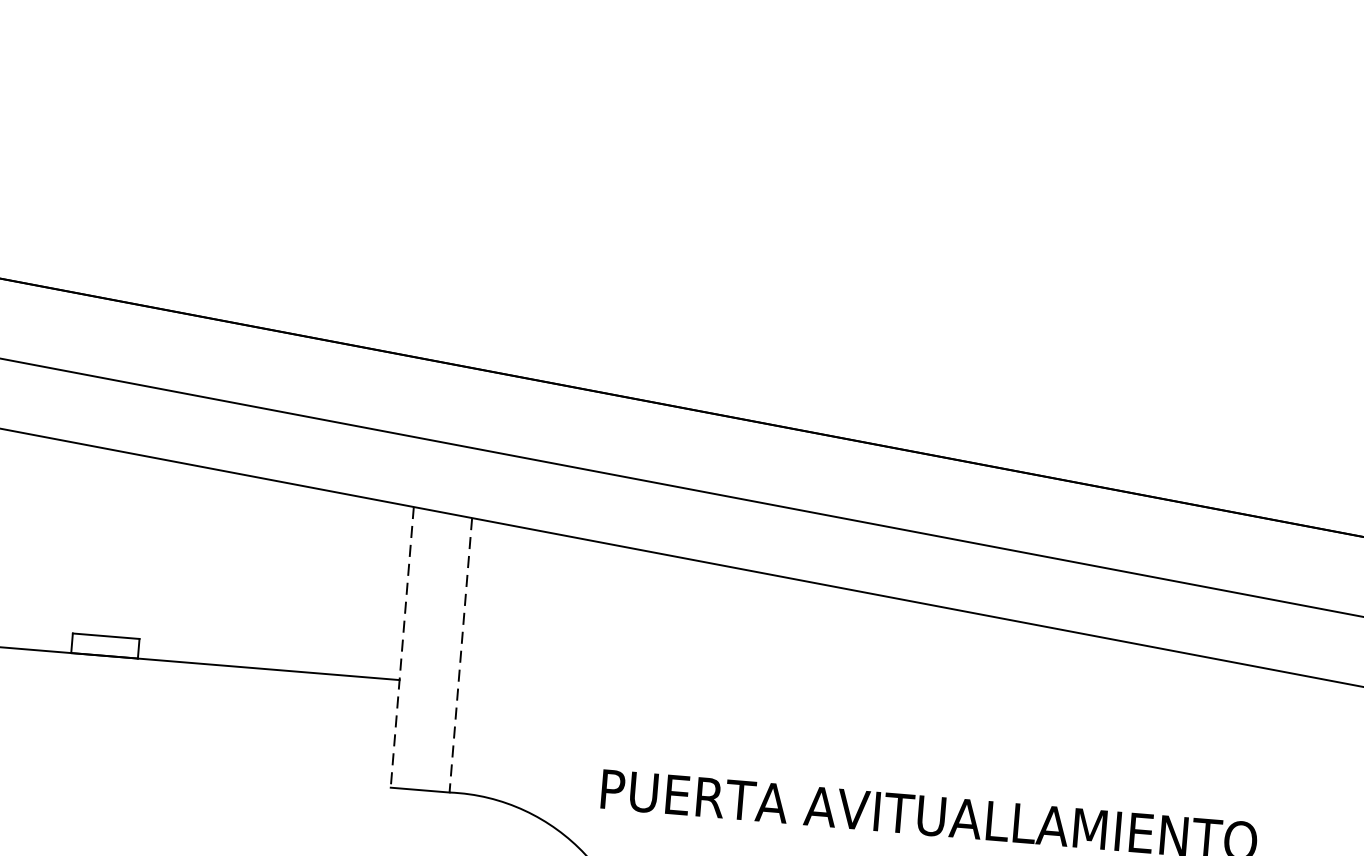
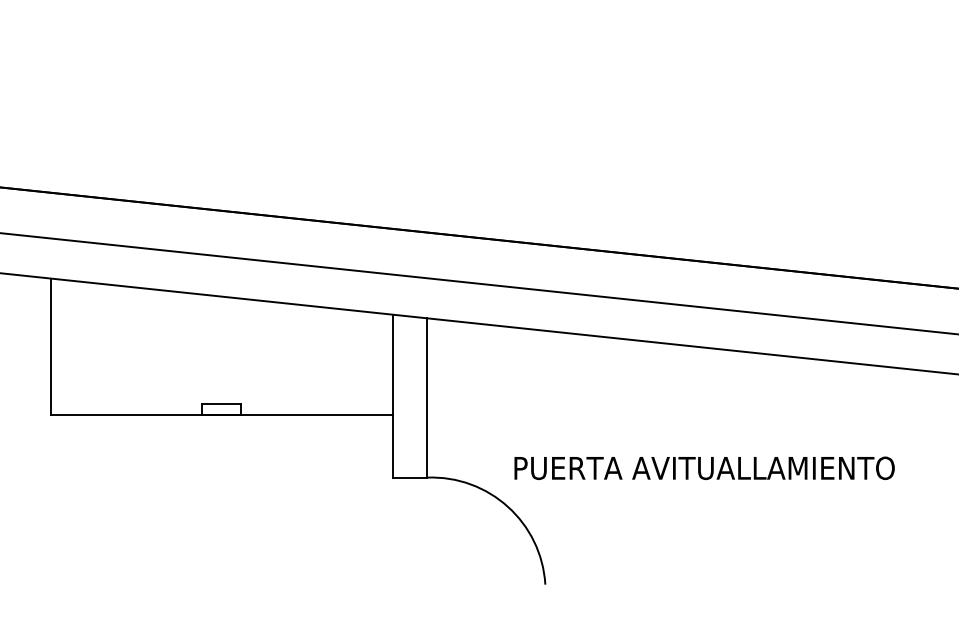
line: (401, 647) -> (392, 396), dashed -> solid
line: (460, 654) -> (426, 397), dashed -> solid

